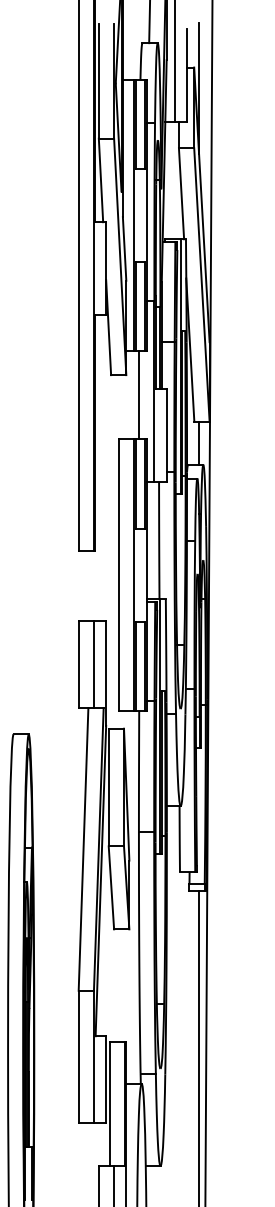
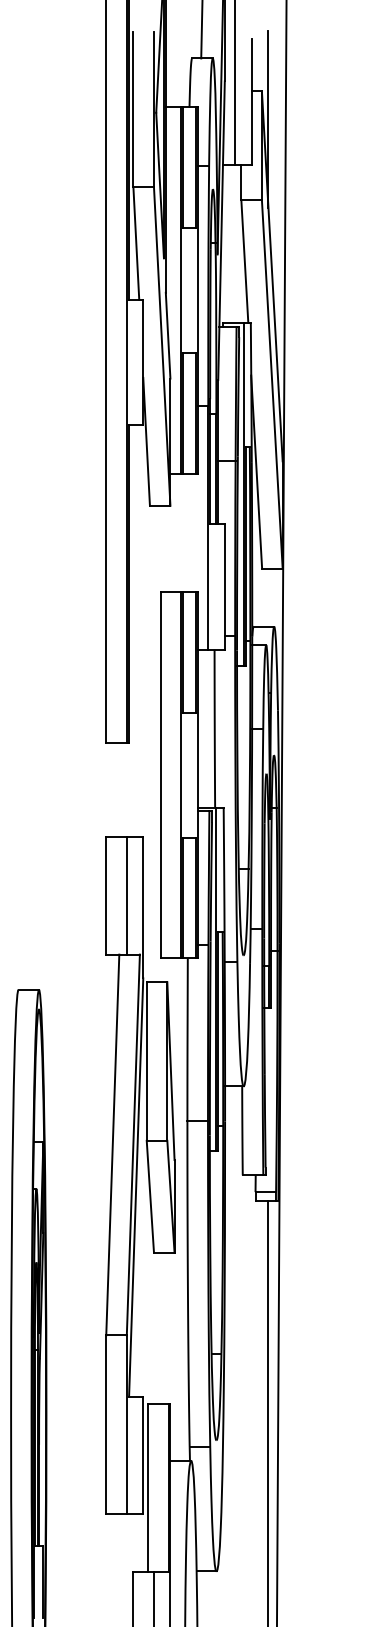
line: (138, 394) -> (187, 532), removed
line: (199, 443) -> (268, 597), removed

